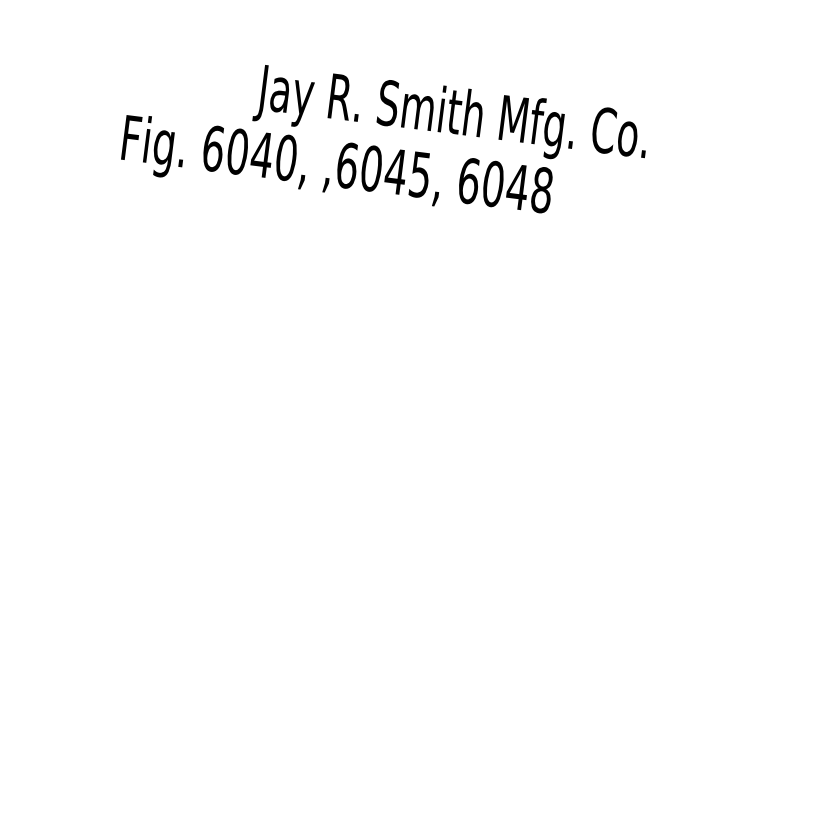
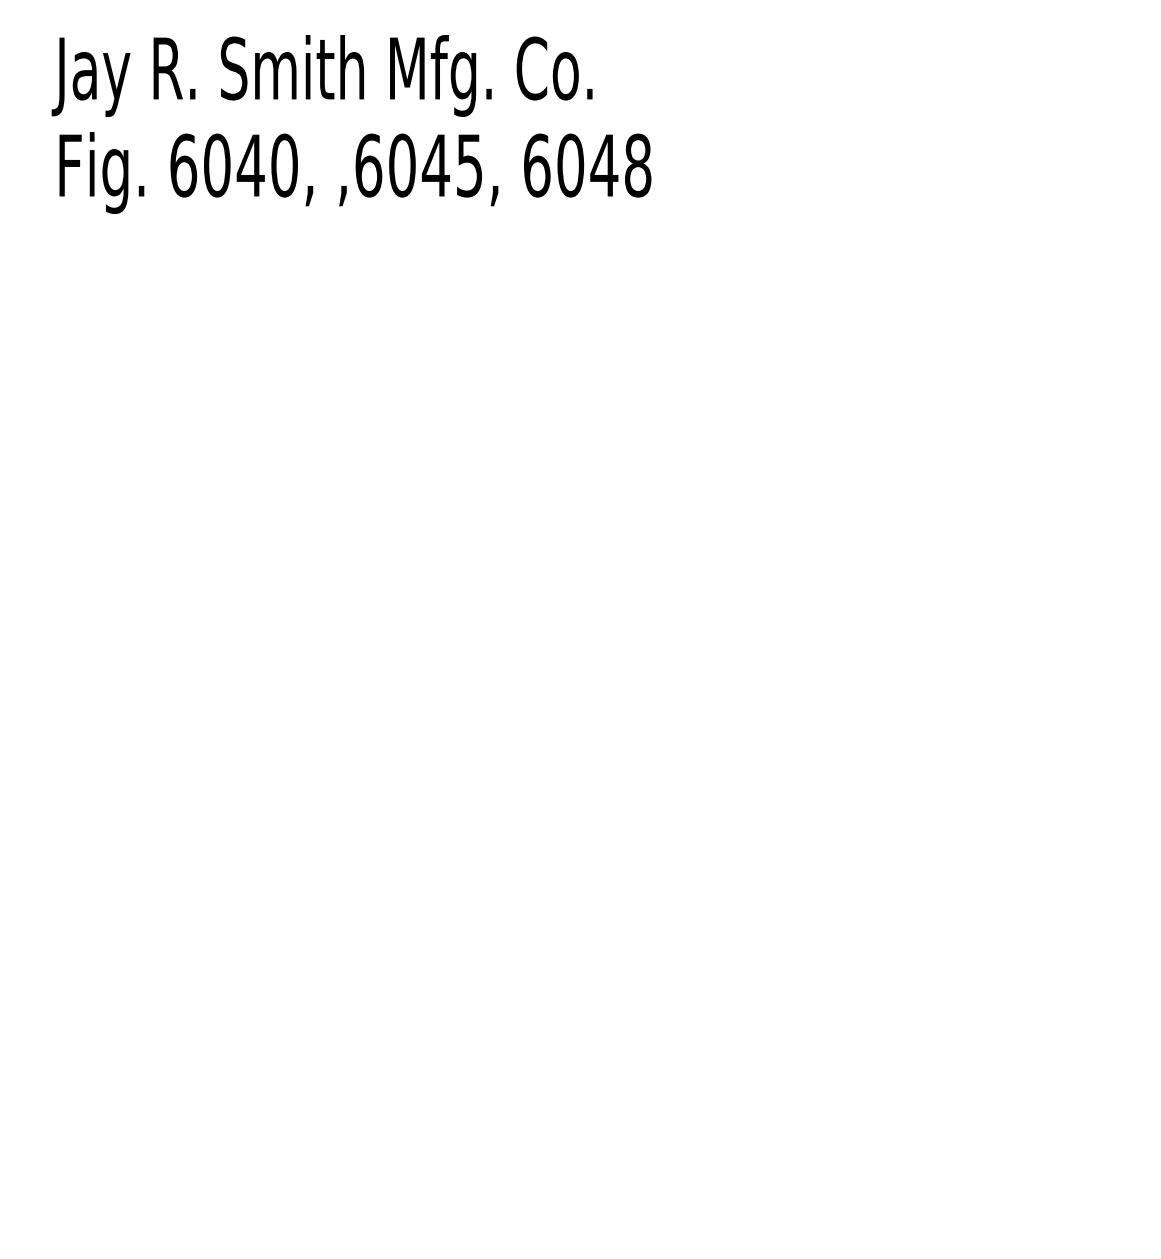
text: (451, 116) -> (321, 75), moved

